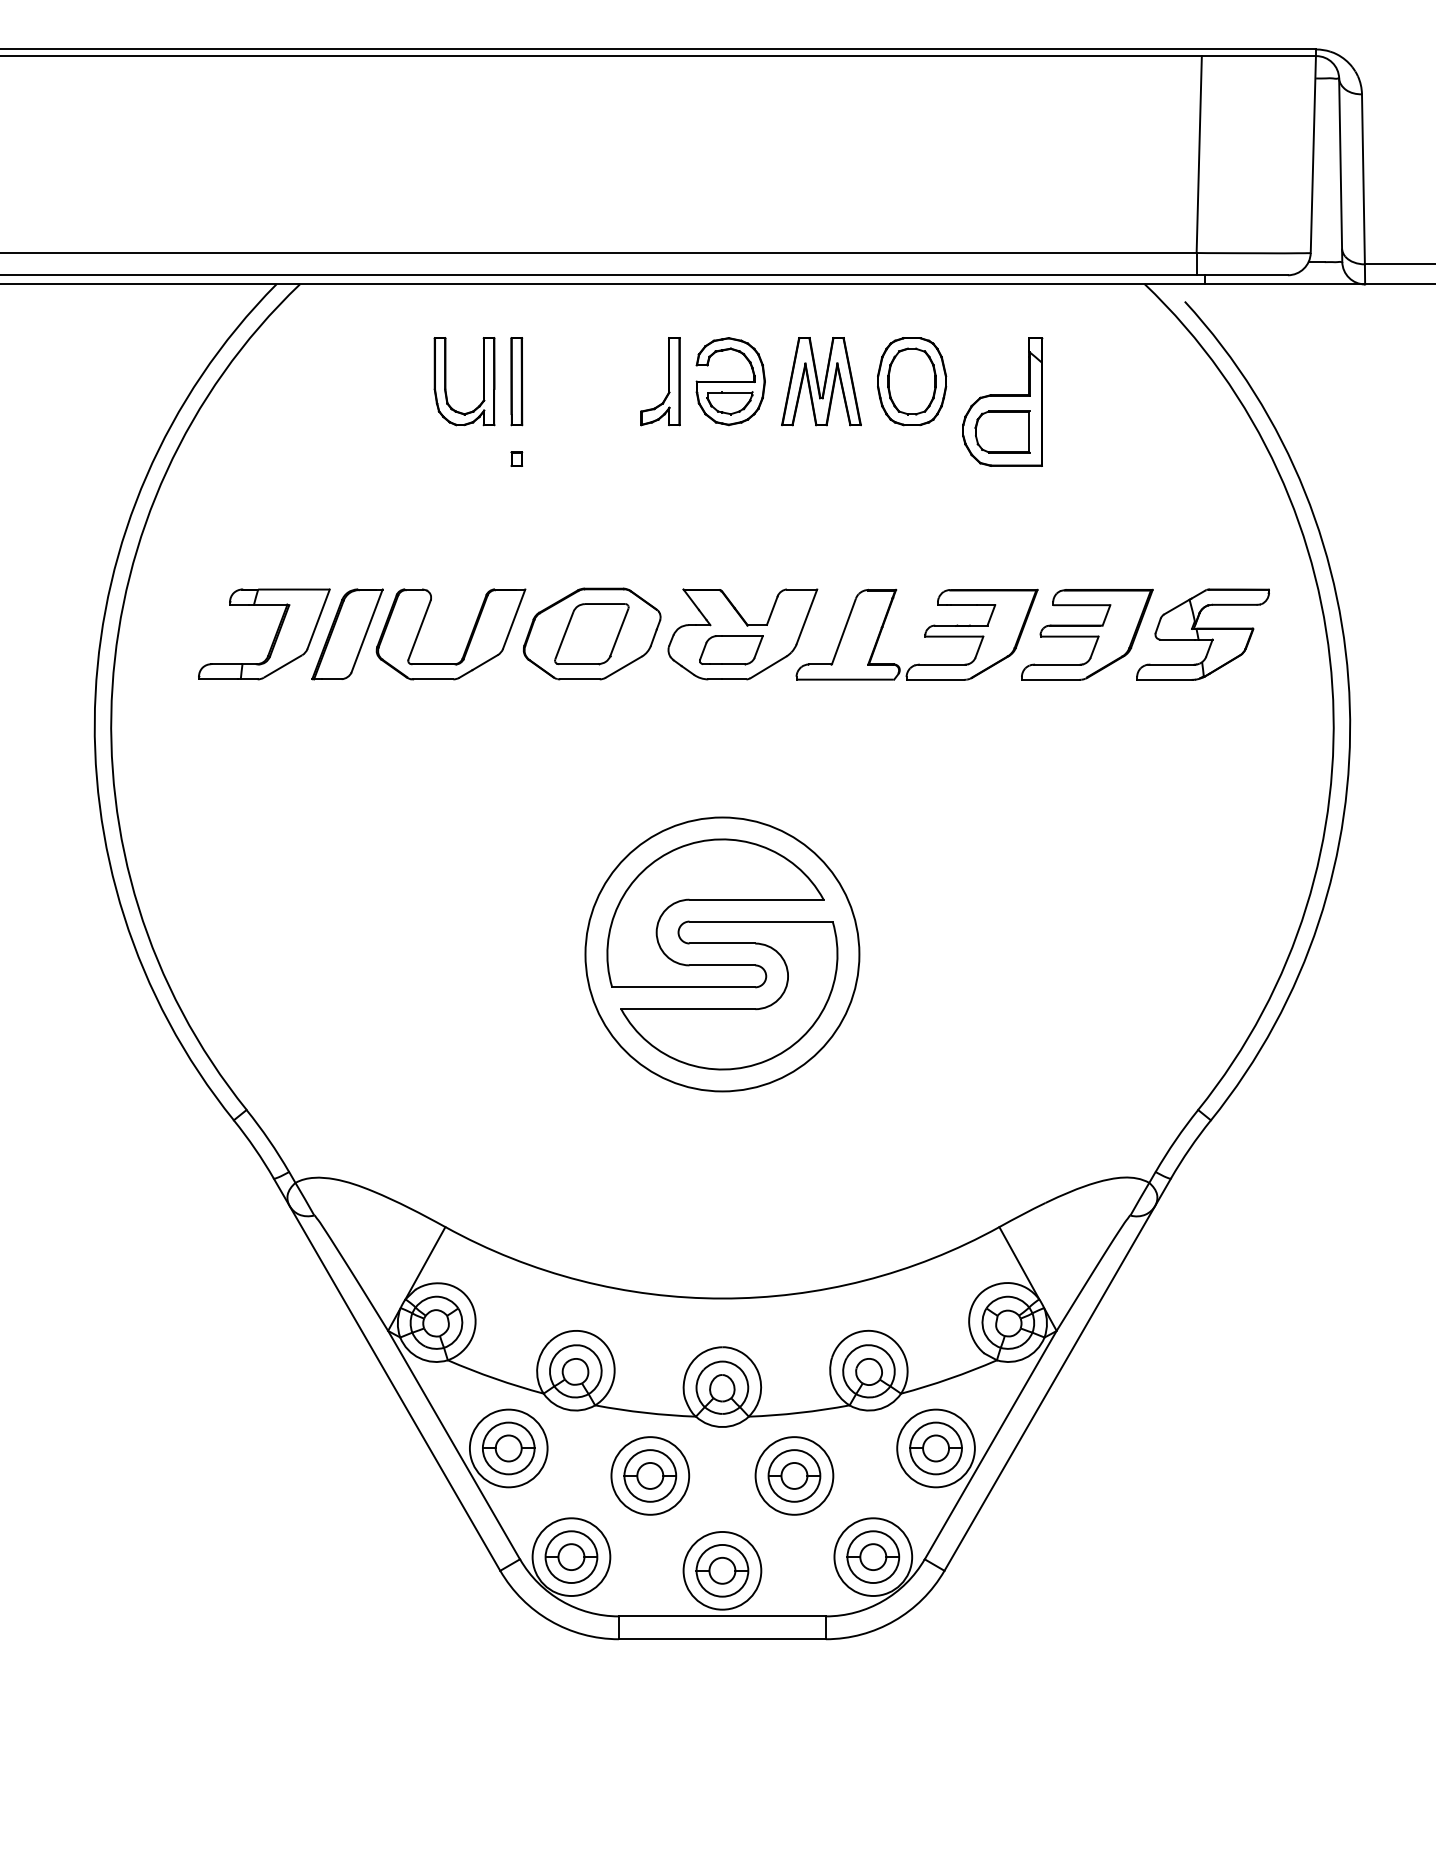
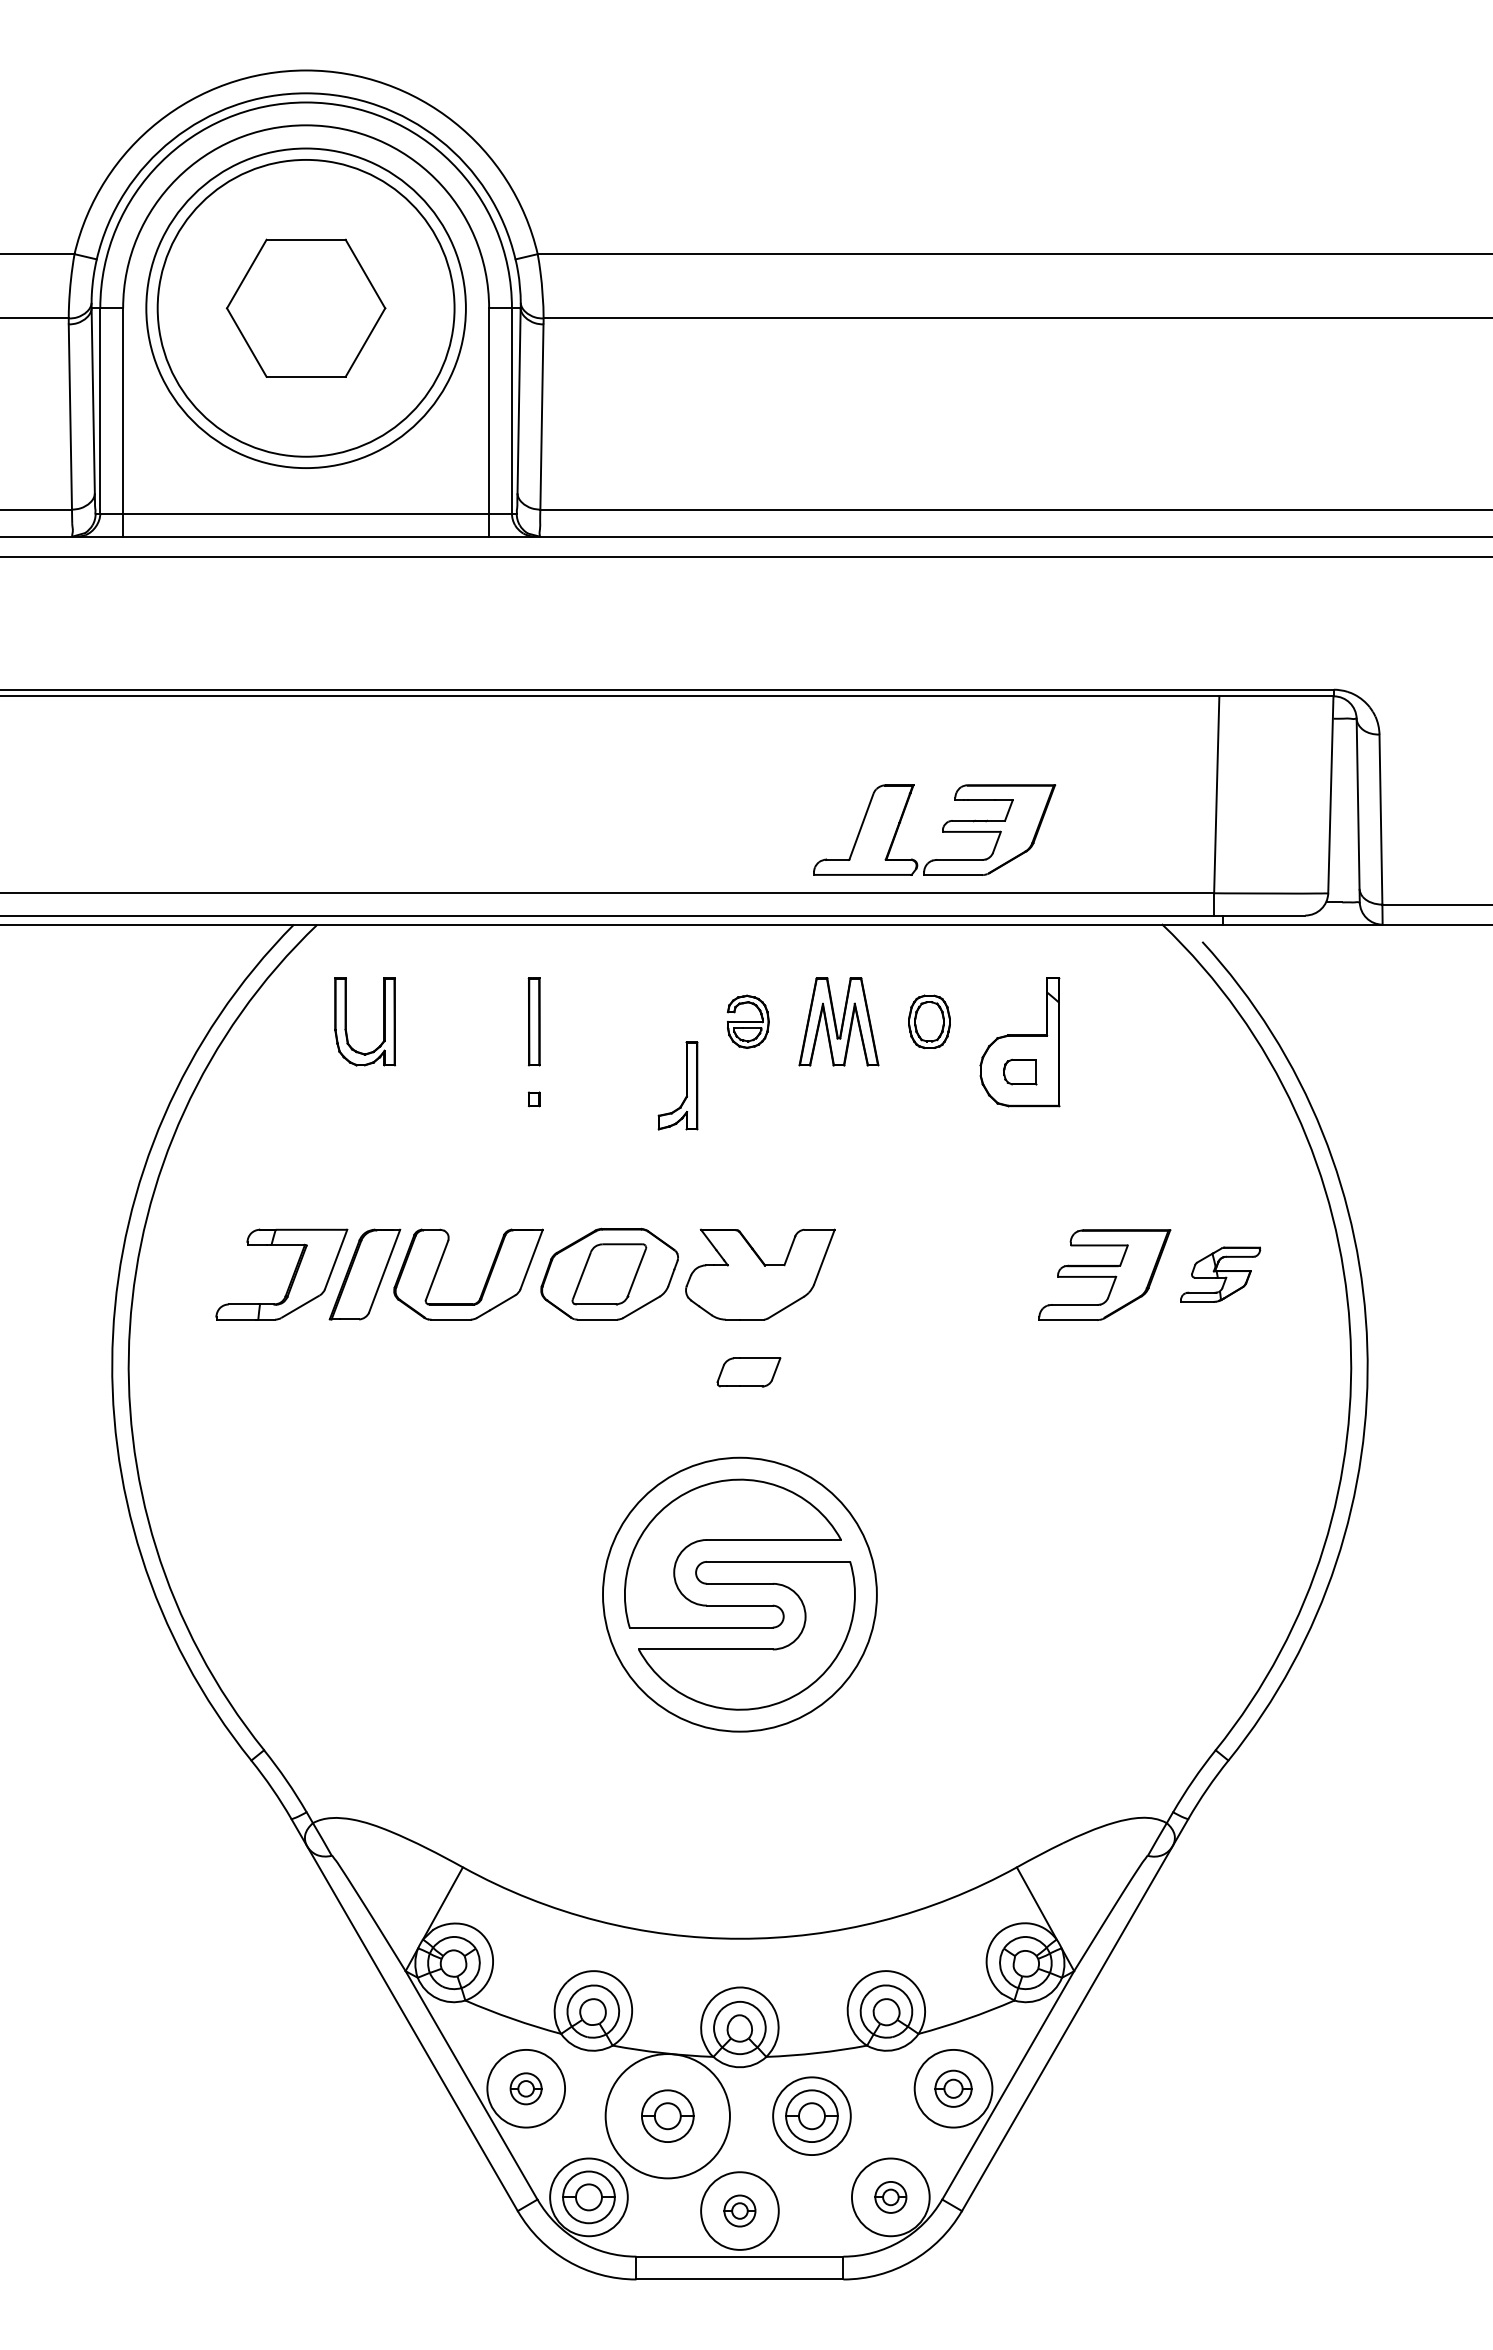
part: (446, 381) -> (346, 1021), moved
part: (669, 381) -> (686, 1085), moved
part: (731, 381) -> (748, 1021), size x0.6
part: (912, 381) -> (929, 1021), size x0.6
part: (1003, 431) -> (1020, 1071), size x0.6
part: (925, 634) -> (942, 829), moved
part: (1203, 634) -> (1220, 1274), size x0.6
part: (731, 650) -> (748, 1372), moved
part: (508, 1448) -> (525, 2088), size x0.6
part: (936, 1448) -> (953, 2088), size x0.7
circle: (650, 1476) -> (667, 2116), size x1.6
part: (873, 1557) -> (890, 2197), size x0.6
part: (722, 1570) -> (739, 2210), size x0.6

